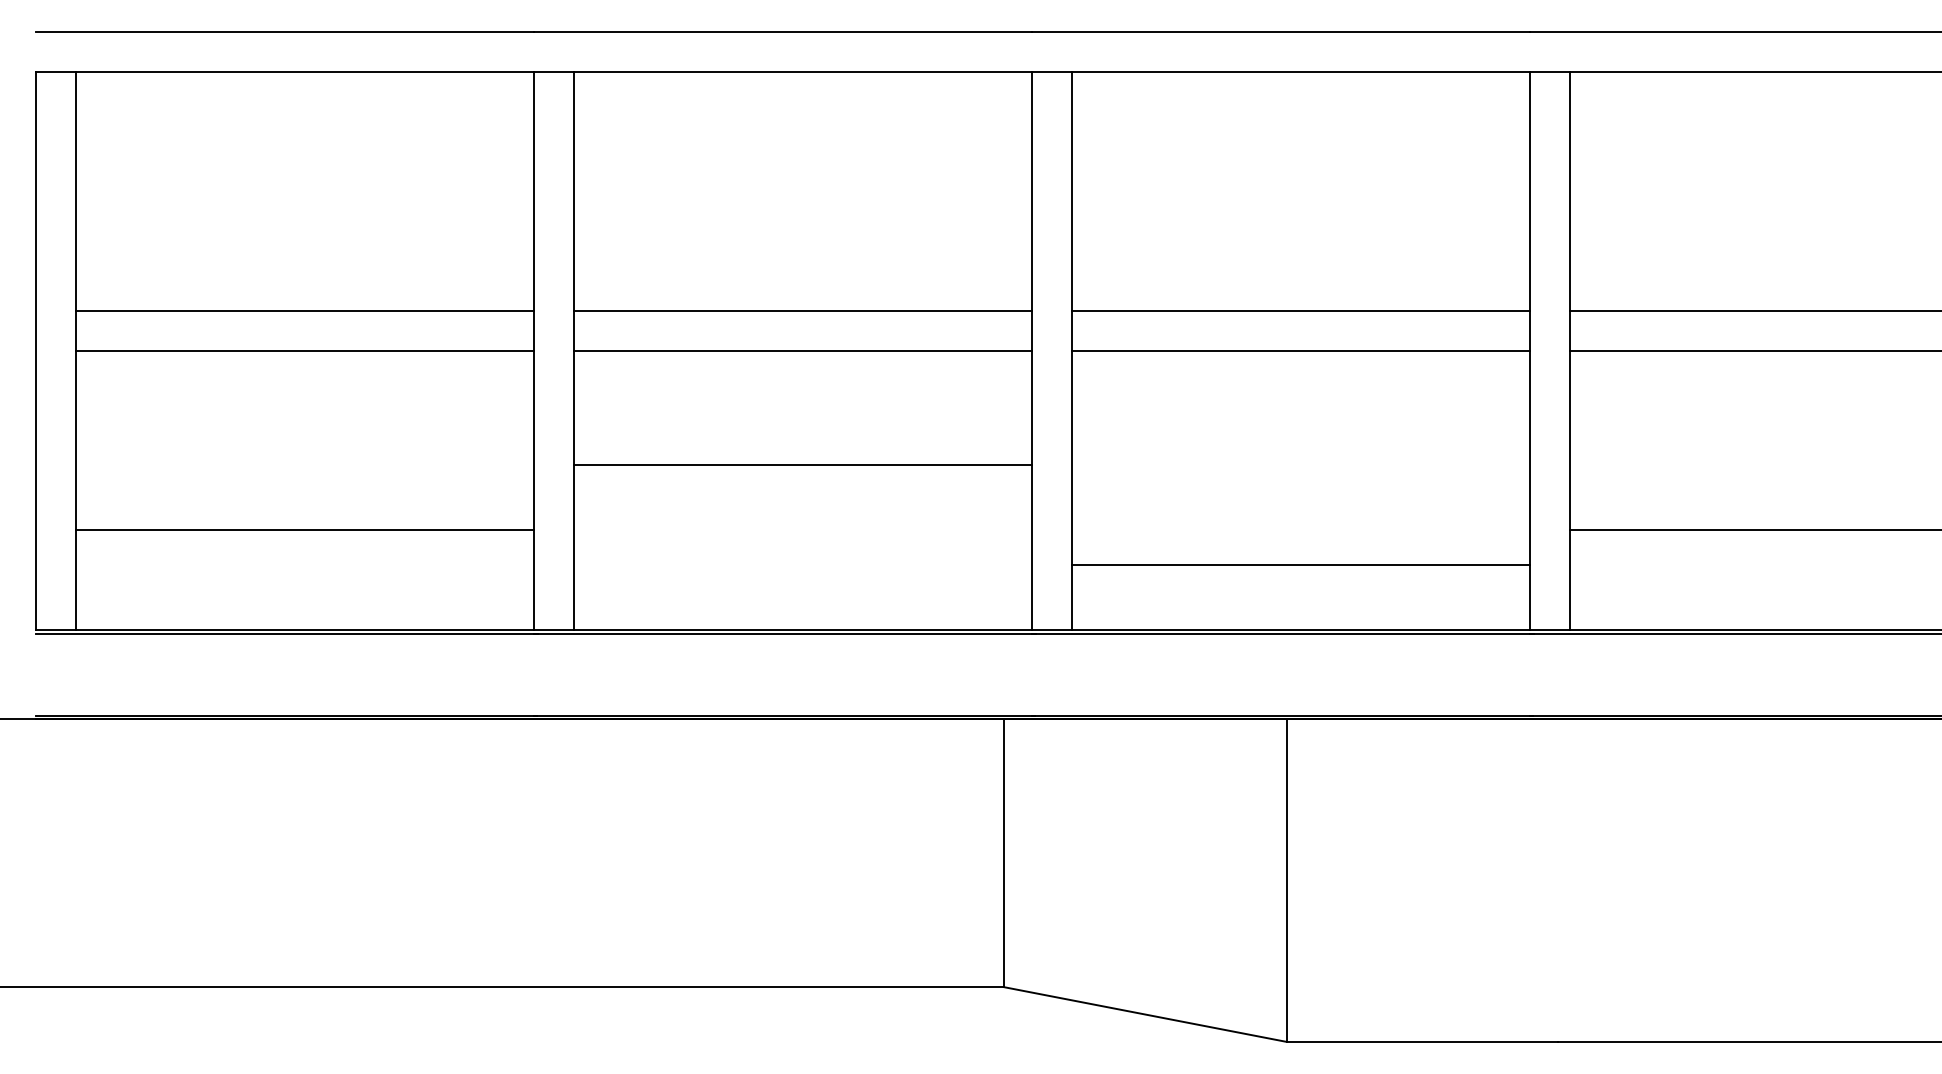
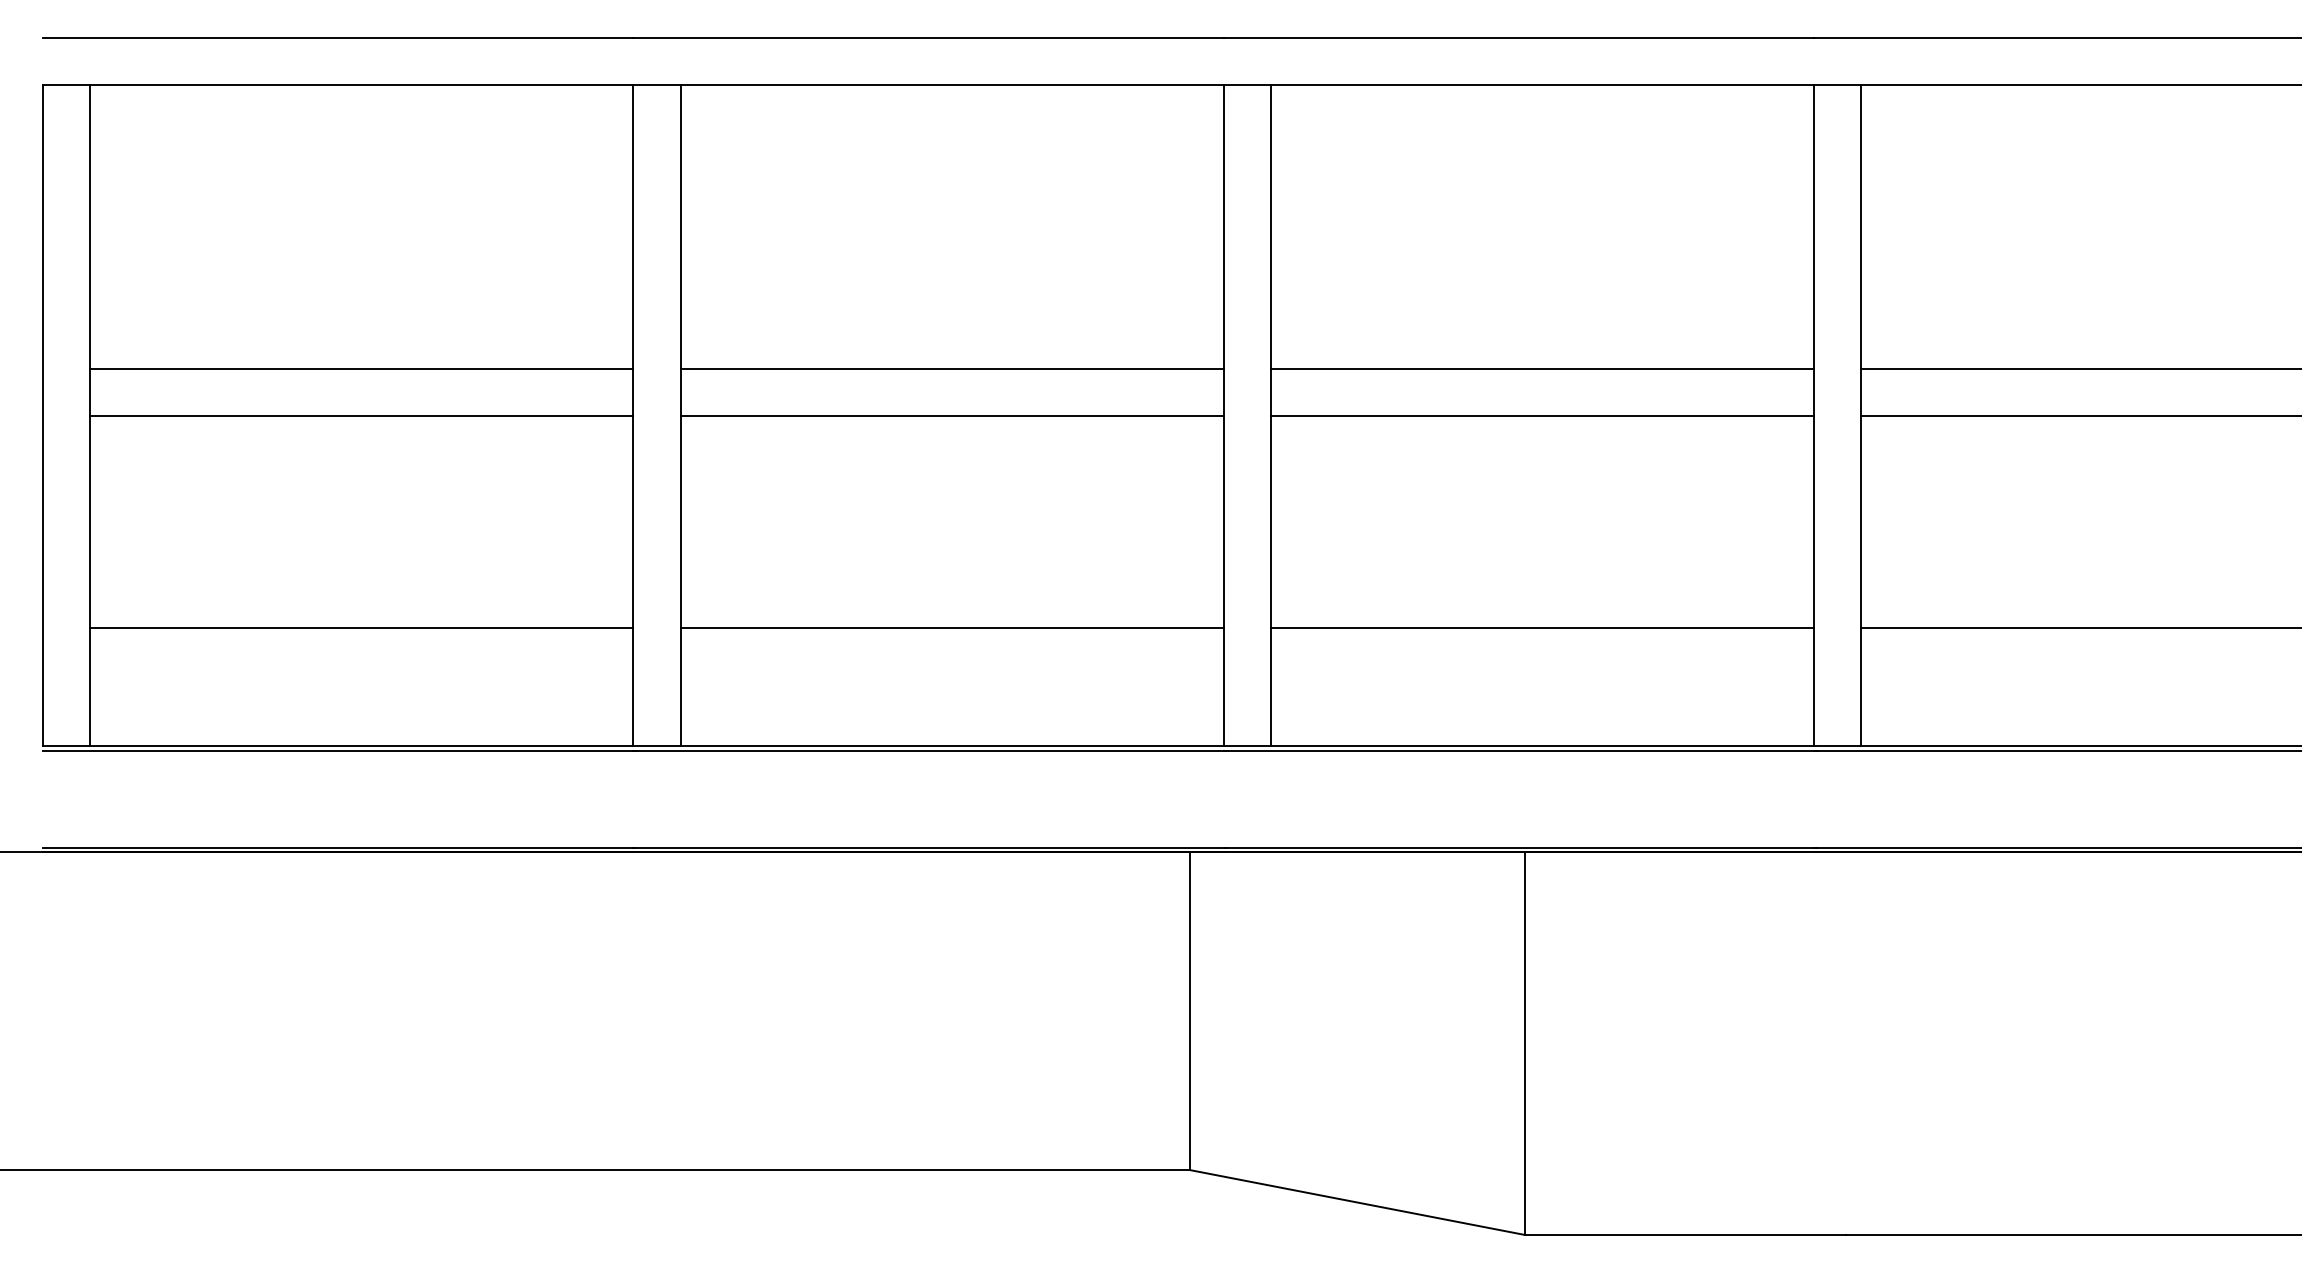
line: (803, 464) -> (952, 627), moved
line: (1301, 564) -> (1542, 627), moved

